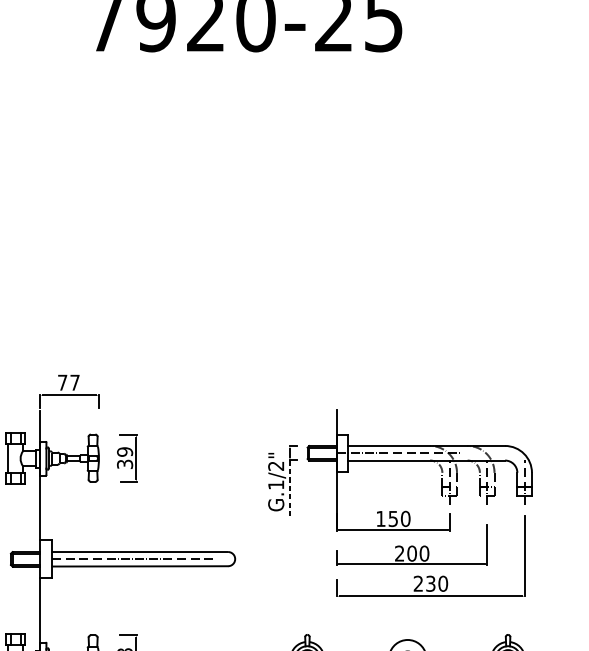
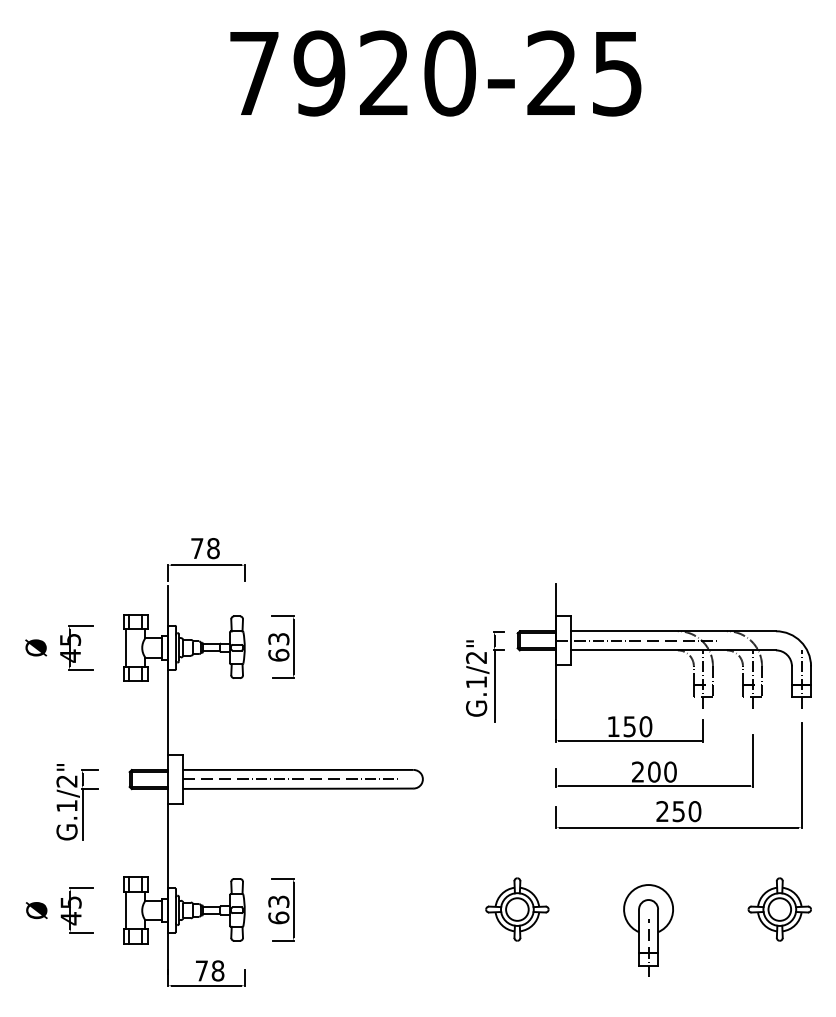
text: (75, 382) -> (213, 548), 77 -> 78
text: (124, 457) -> (278, 646), 39 -> 63
line: (289, 488) -> (494, 686), dashed -> solid
text: (430, 583) -> (678, 811), 230 -> 250

